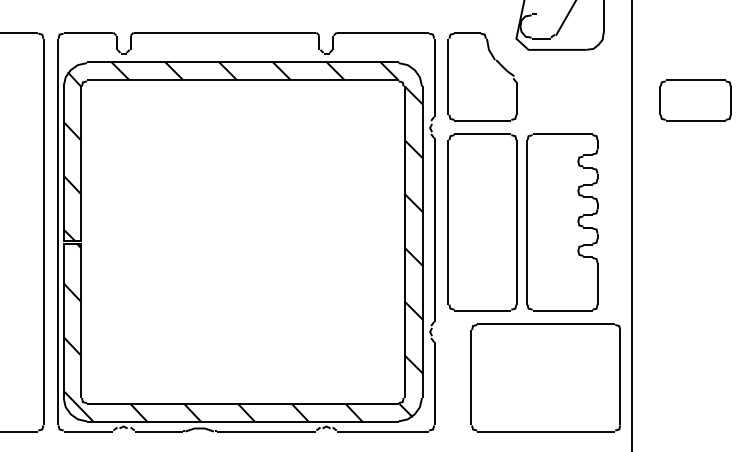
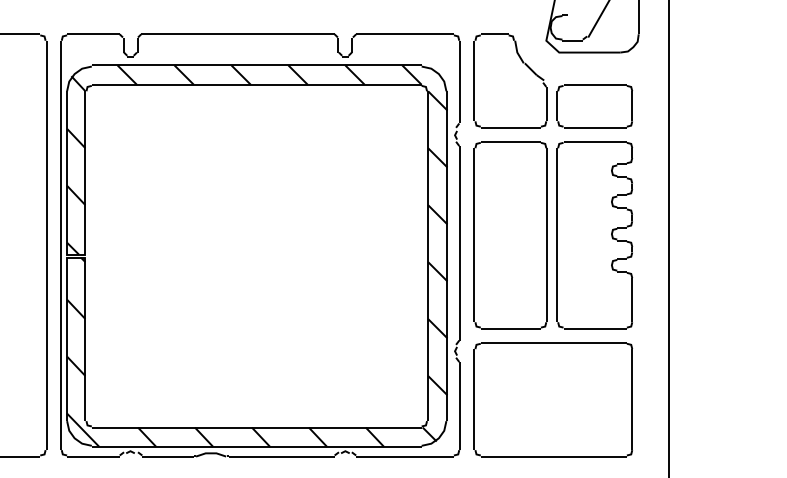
part: (695, 100) -> (594, 106), moved
part: (545, 377) -> (553, 399), moved

